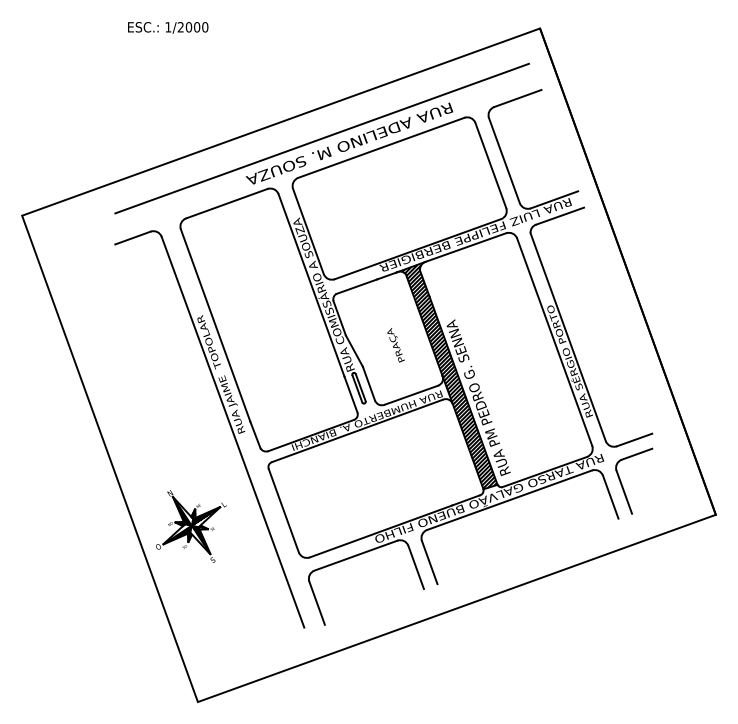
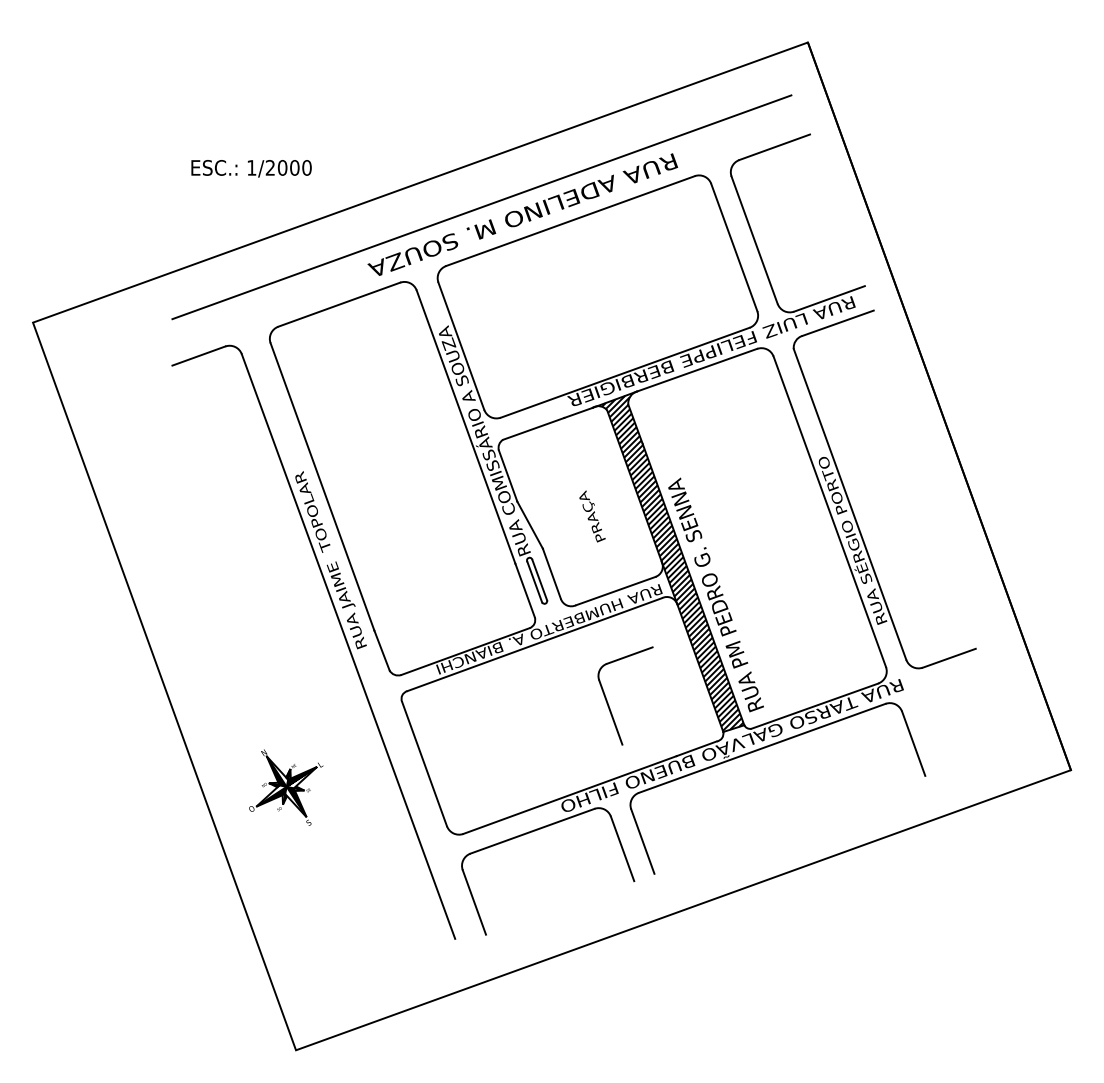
text: (168, 27) -> (252, 168), moved
part: (622, 483) -> (608, 699), moved
part: (191, 526) -> (286, 787), size x0.7

